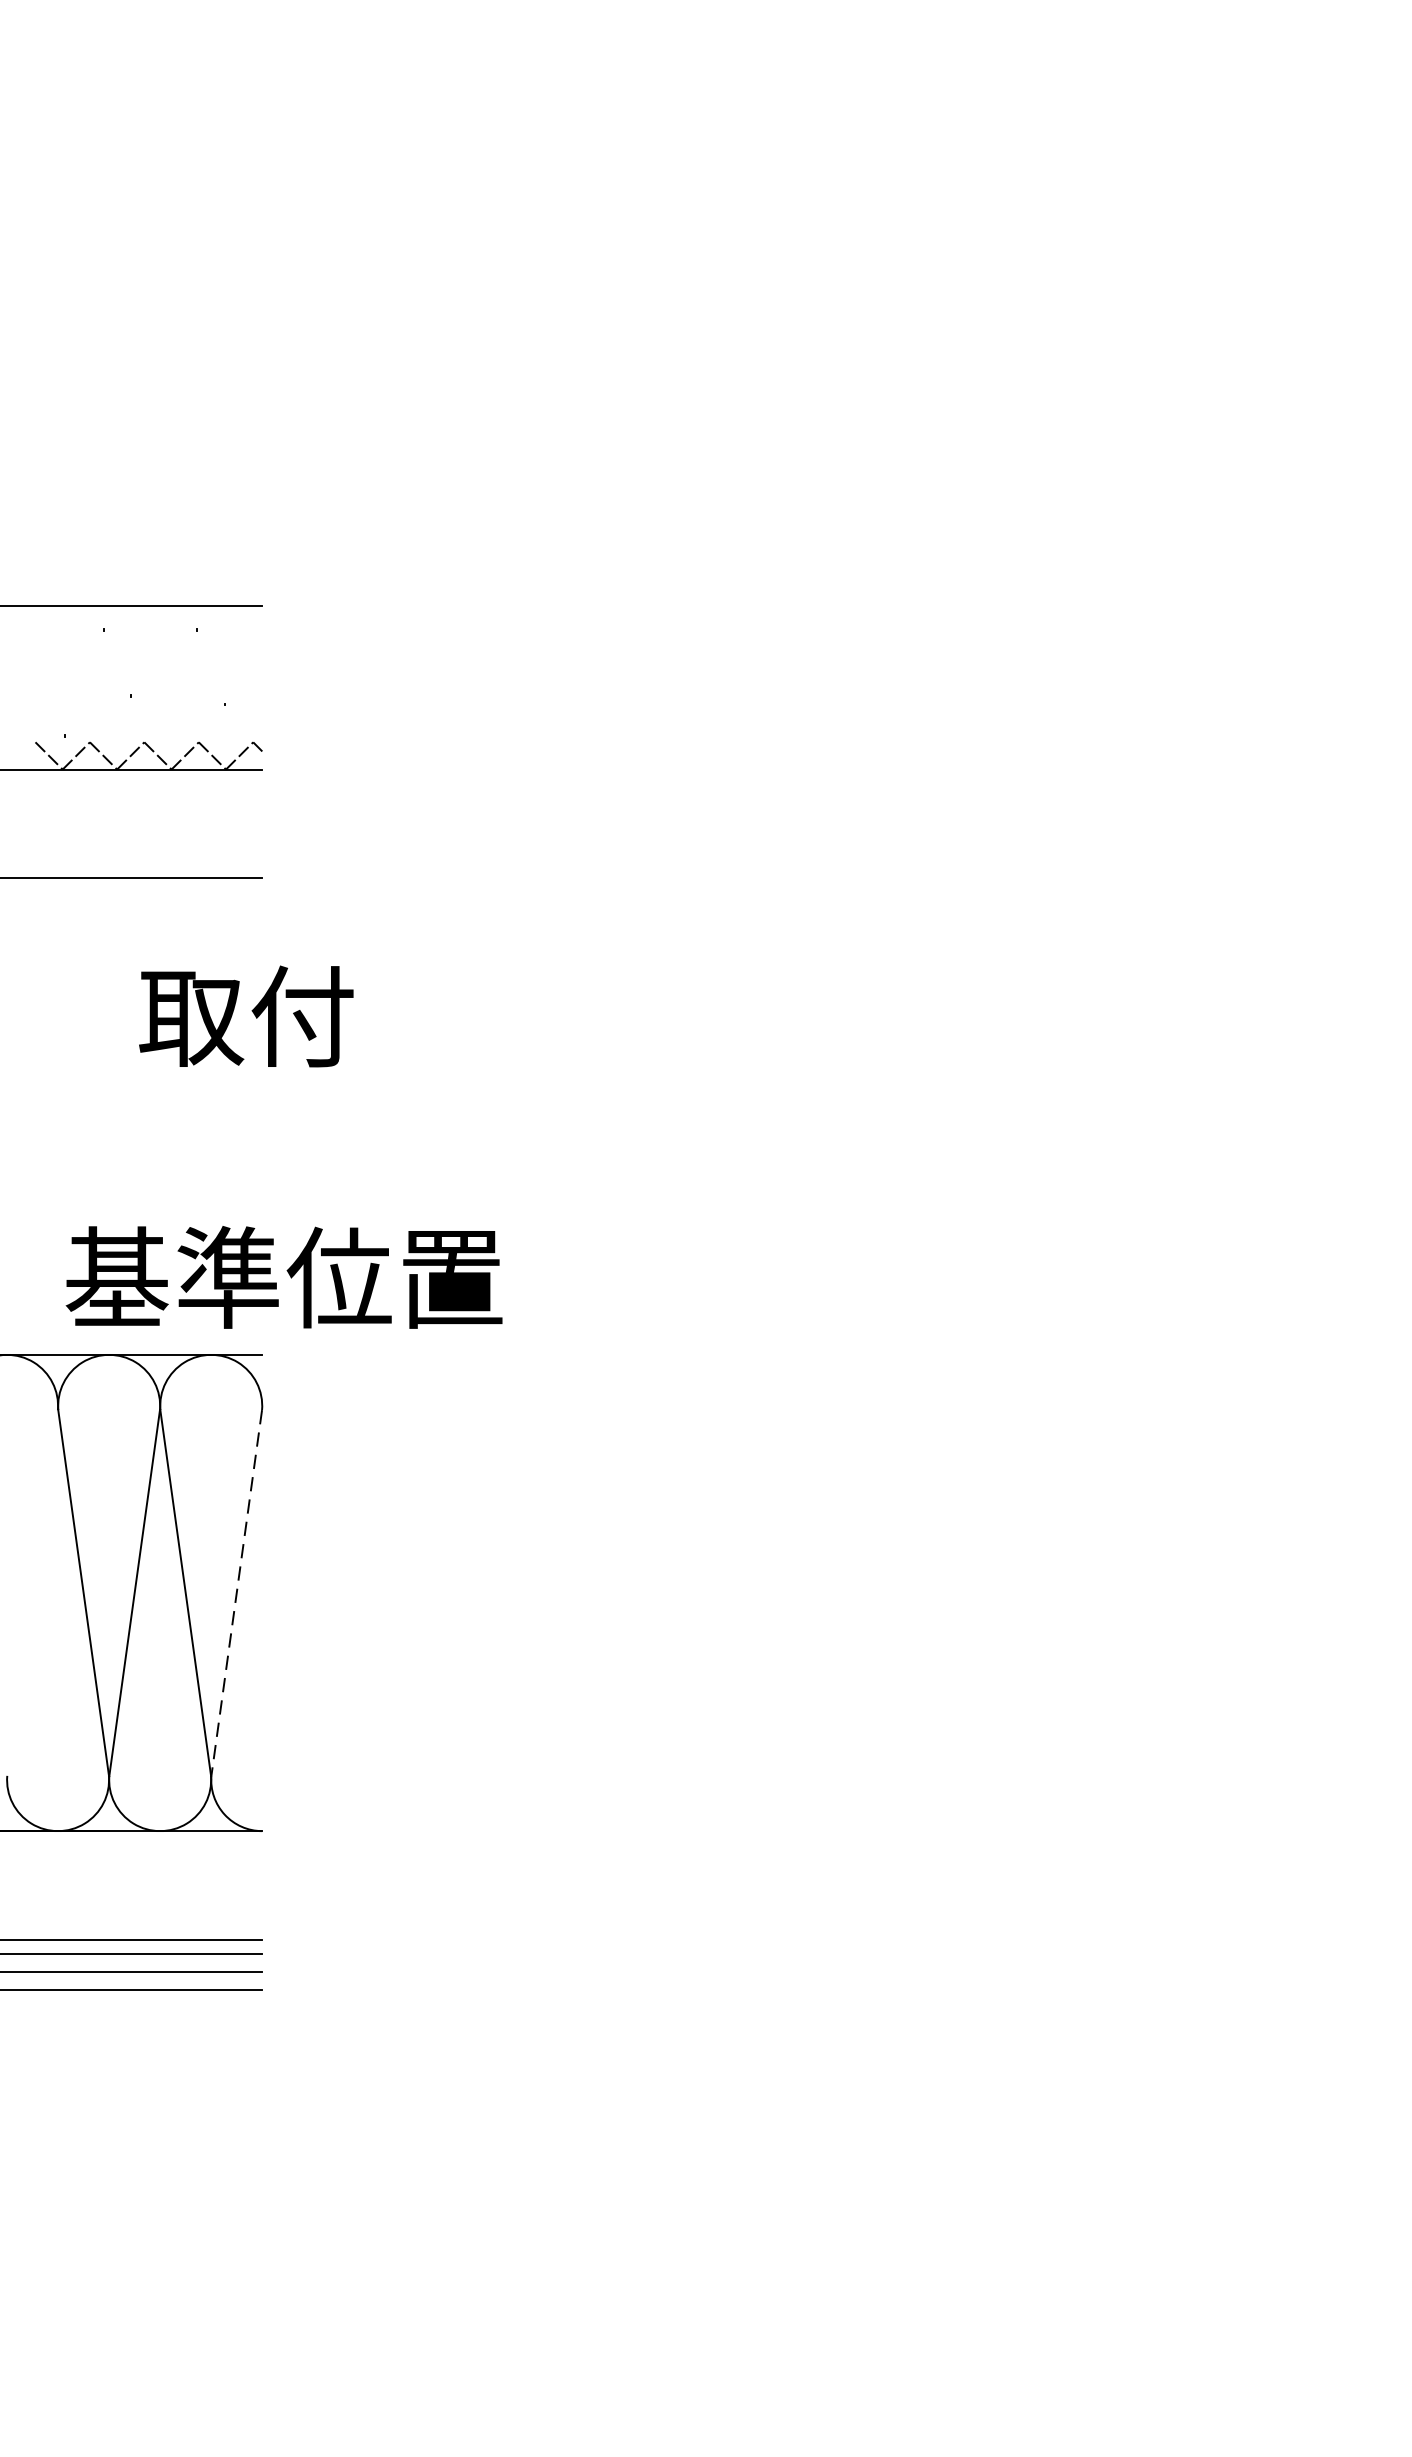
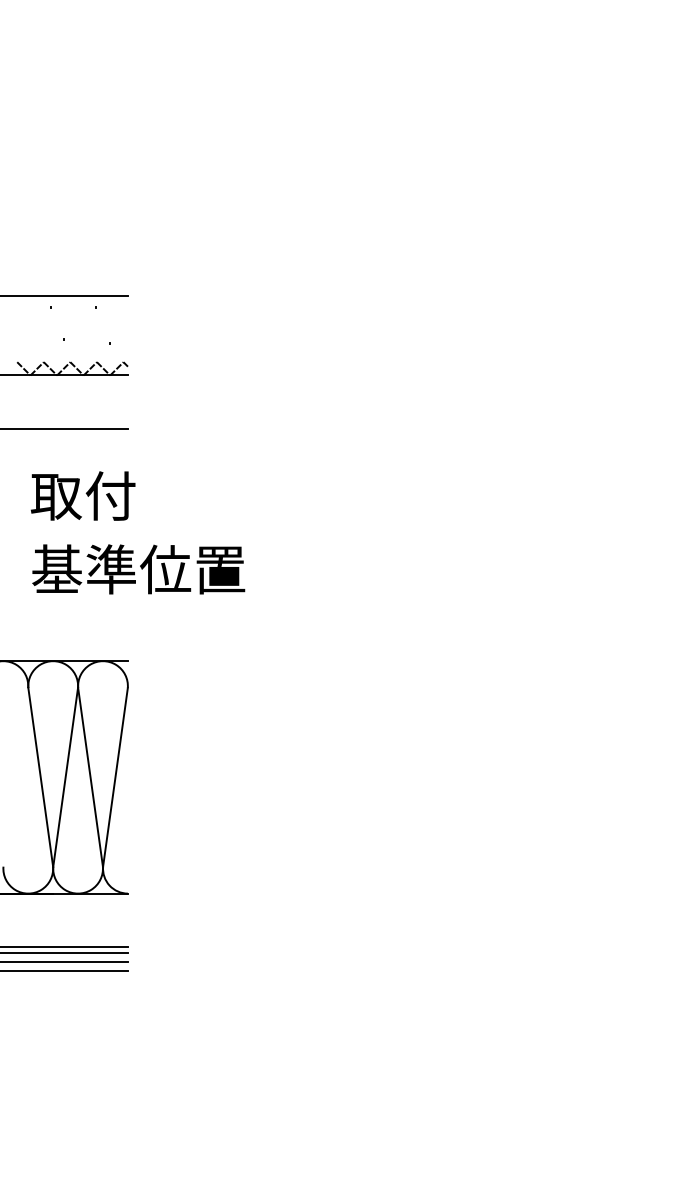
text: (244, 1015) -> (82, 495), moved
text: (283, 1277) -> (138, 569), moved
line: (236, 1593) -> (115, 777), dashed -> solid

